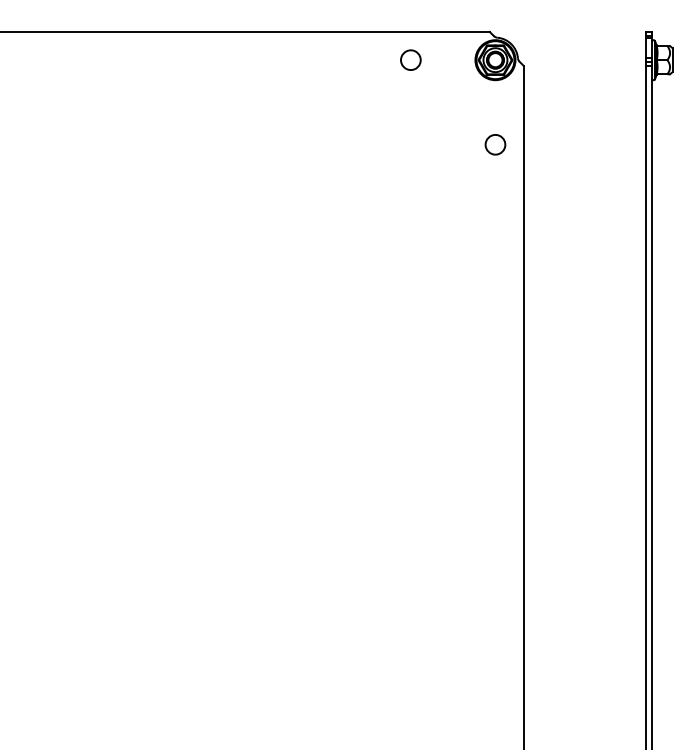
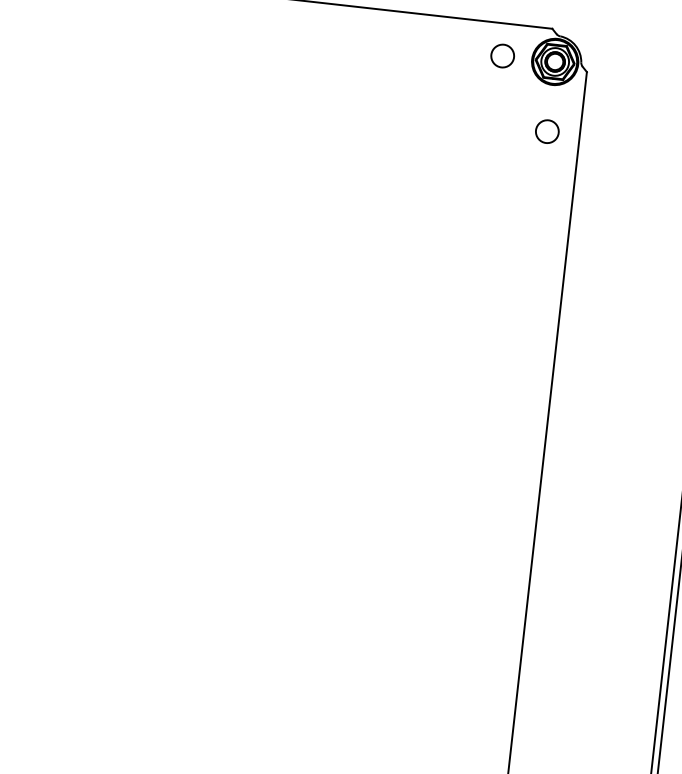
circle: (410, 59) -> (502, 55), moved
circle: (495, 144) -> (547, 131), moved

